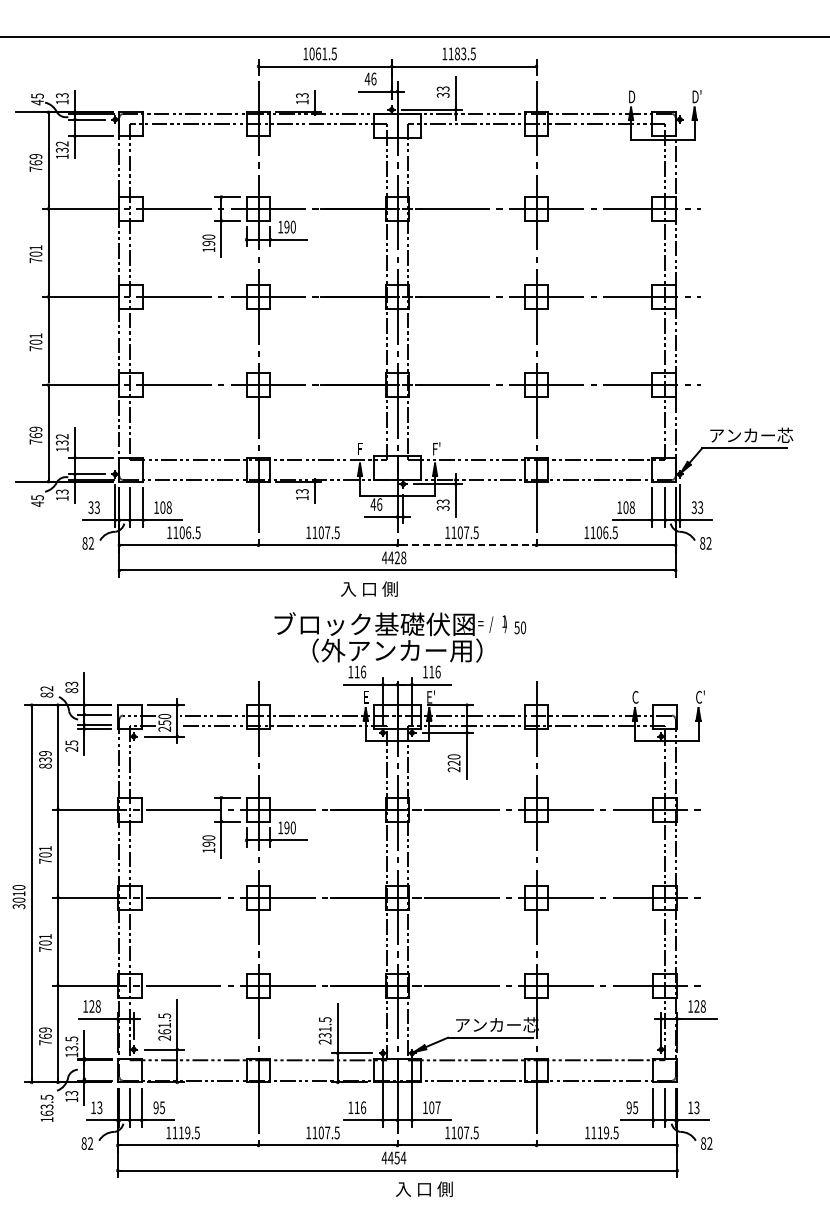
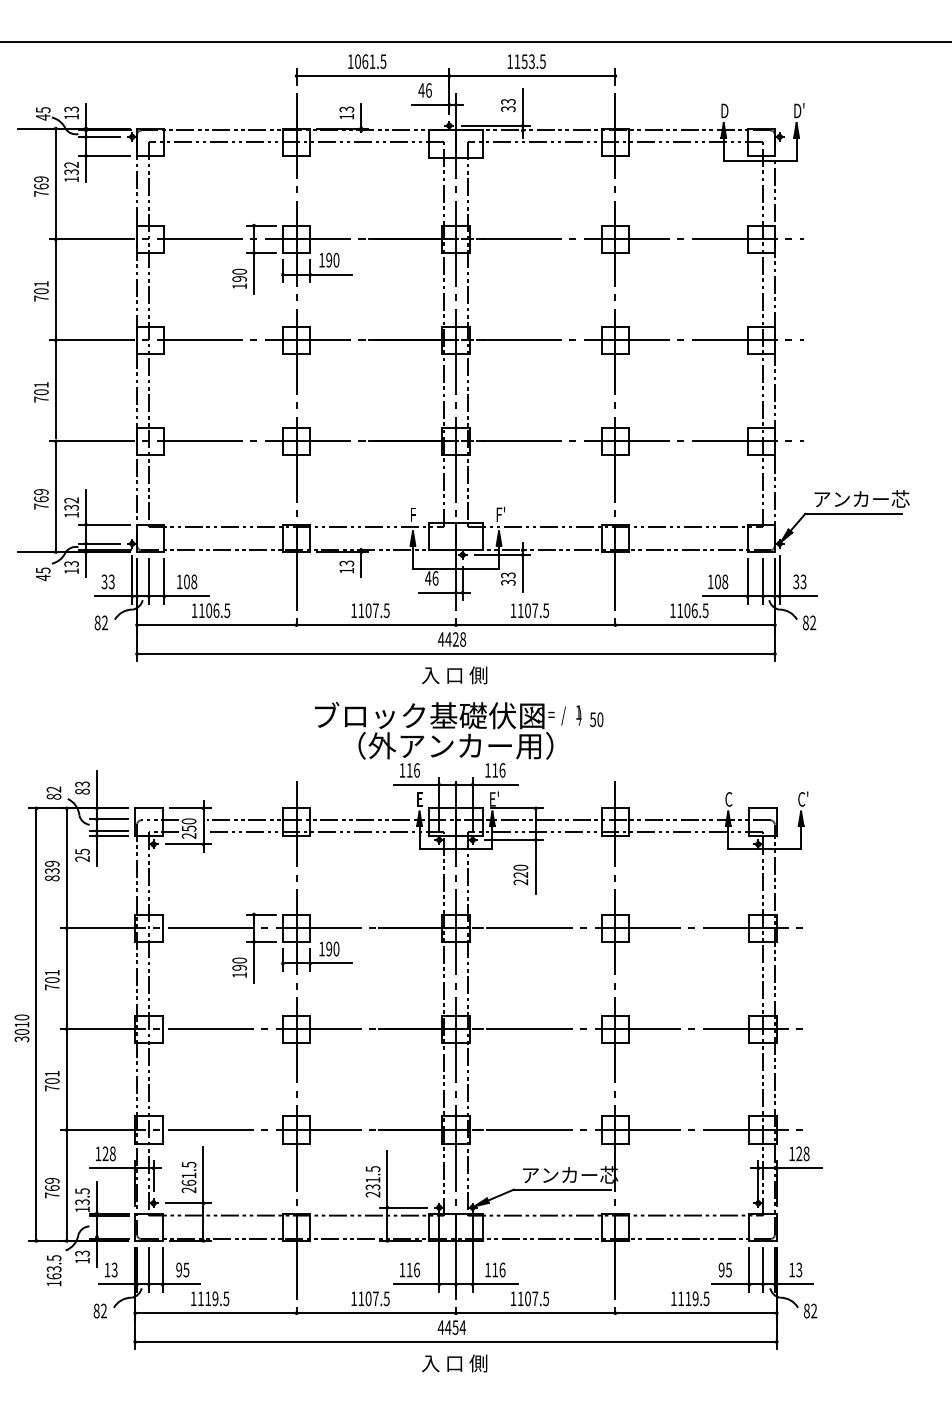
text: (457, 53) -> (524, 61), 1183.5 -> 1153.5
line: (467, 545) -> (536, 625), dashed -> solid
text: (369, 588) -> (454, 674), moved
text: (434, 1107) -> (498, 1269), 107 -> 116
text: (424, 1188) -> (454, 1362), moved

